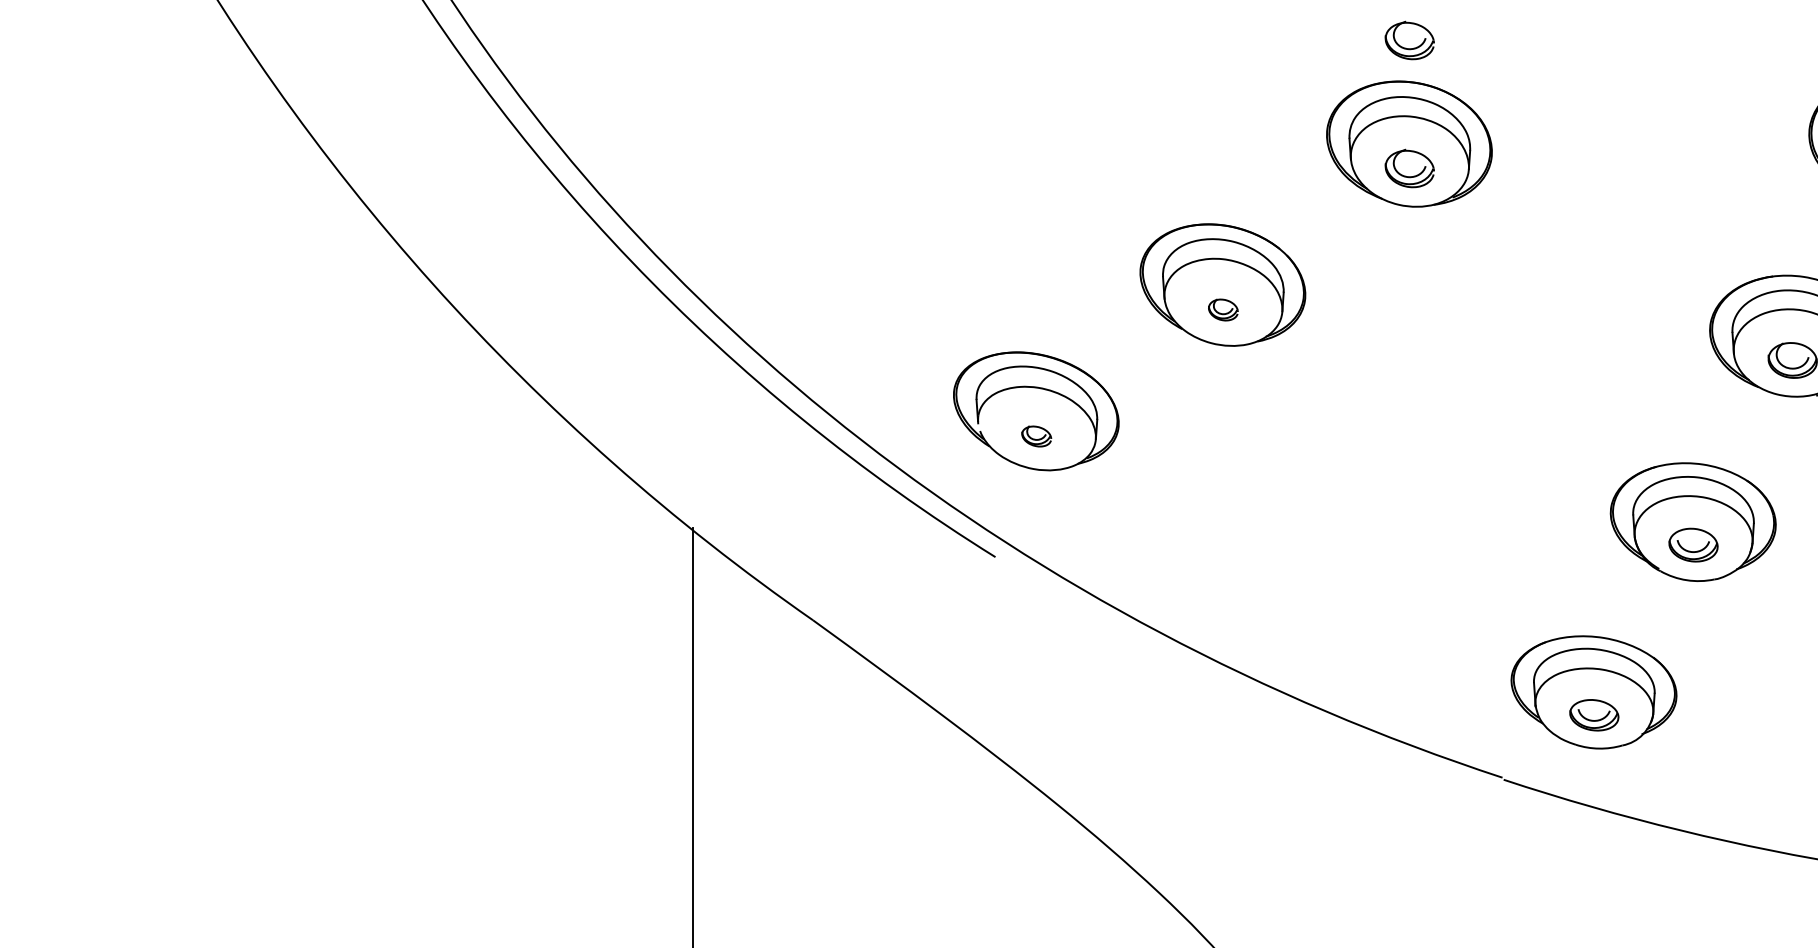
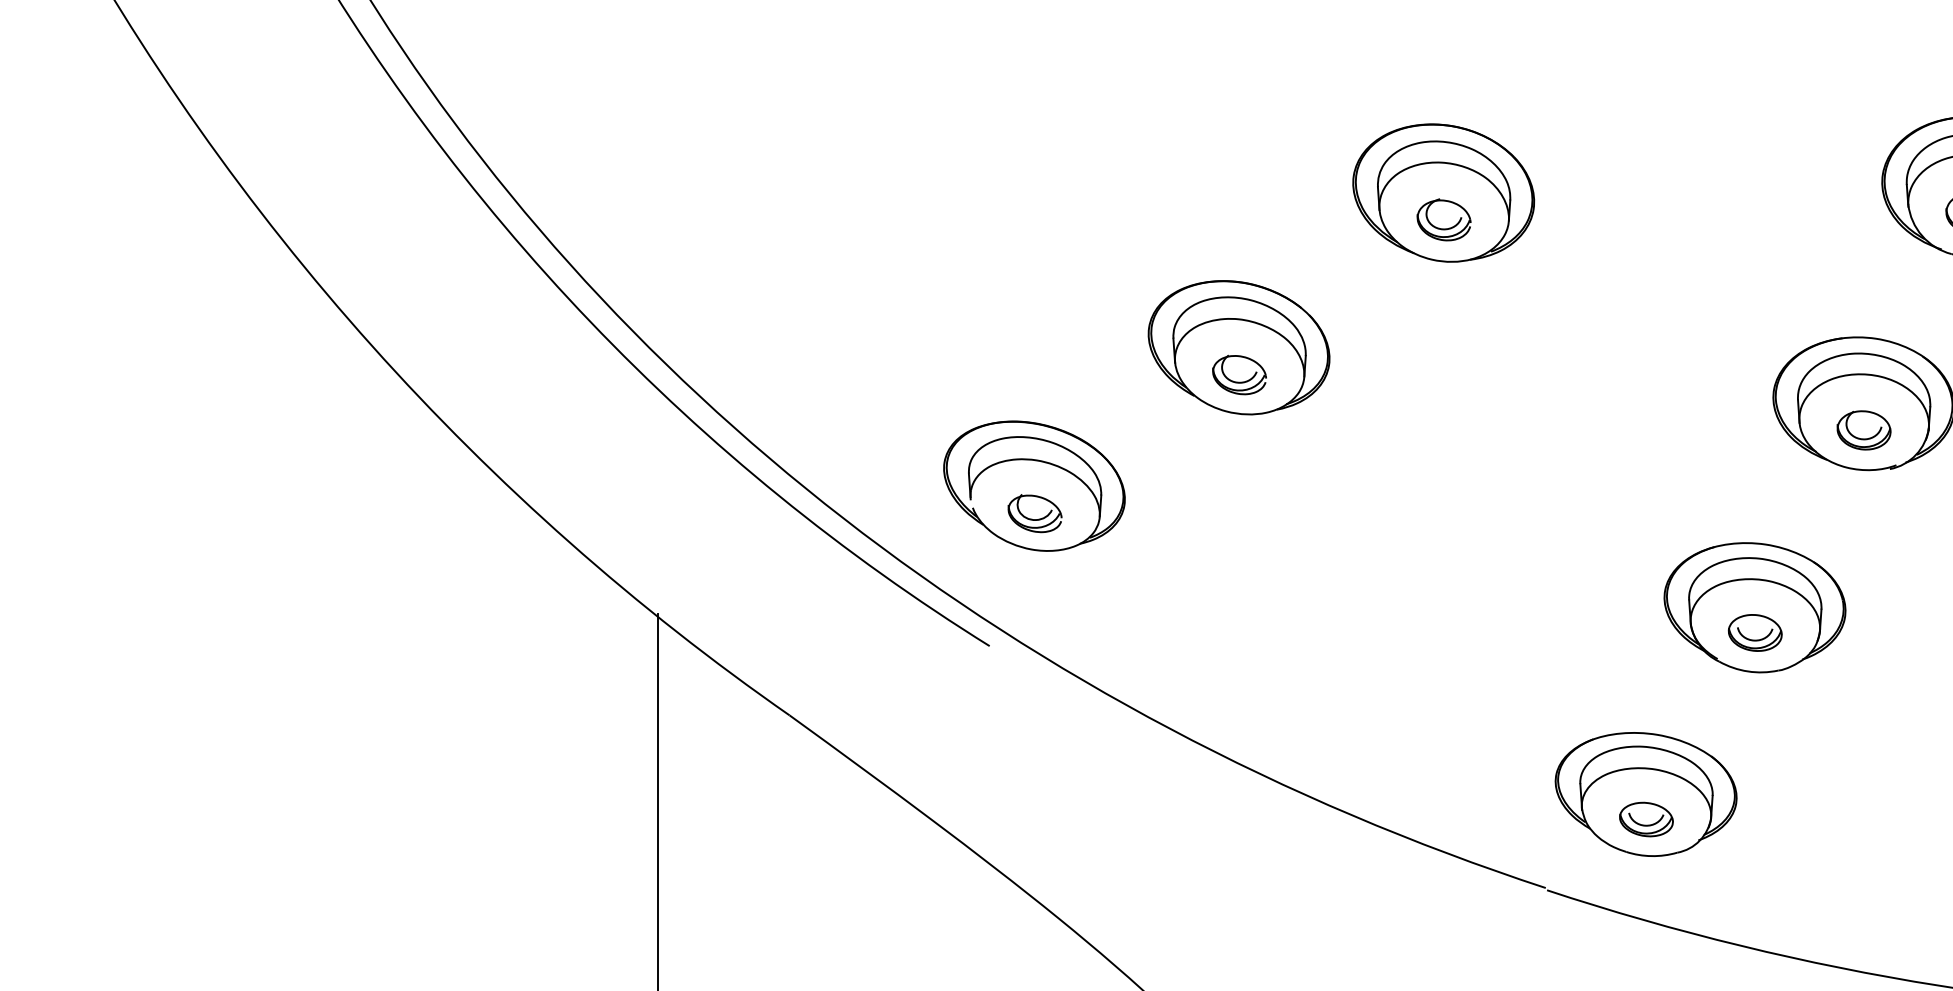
part: (1409, 40) -> (1443, 79), removed
part: (1223, 309) -> (1239, 374), size x1.67
part: (1036, 436) -> (1034, 513), size x1.67

